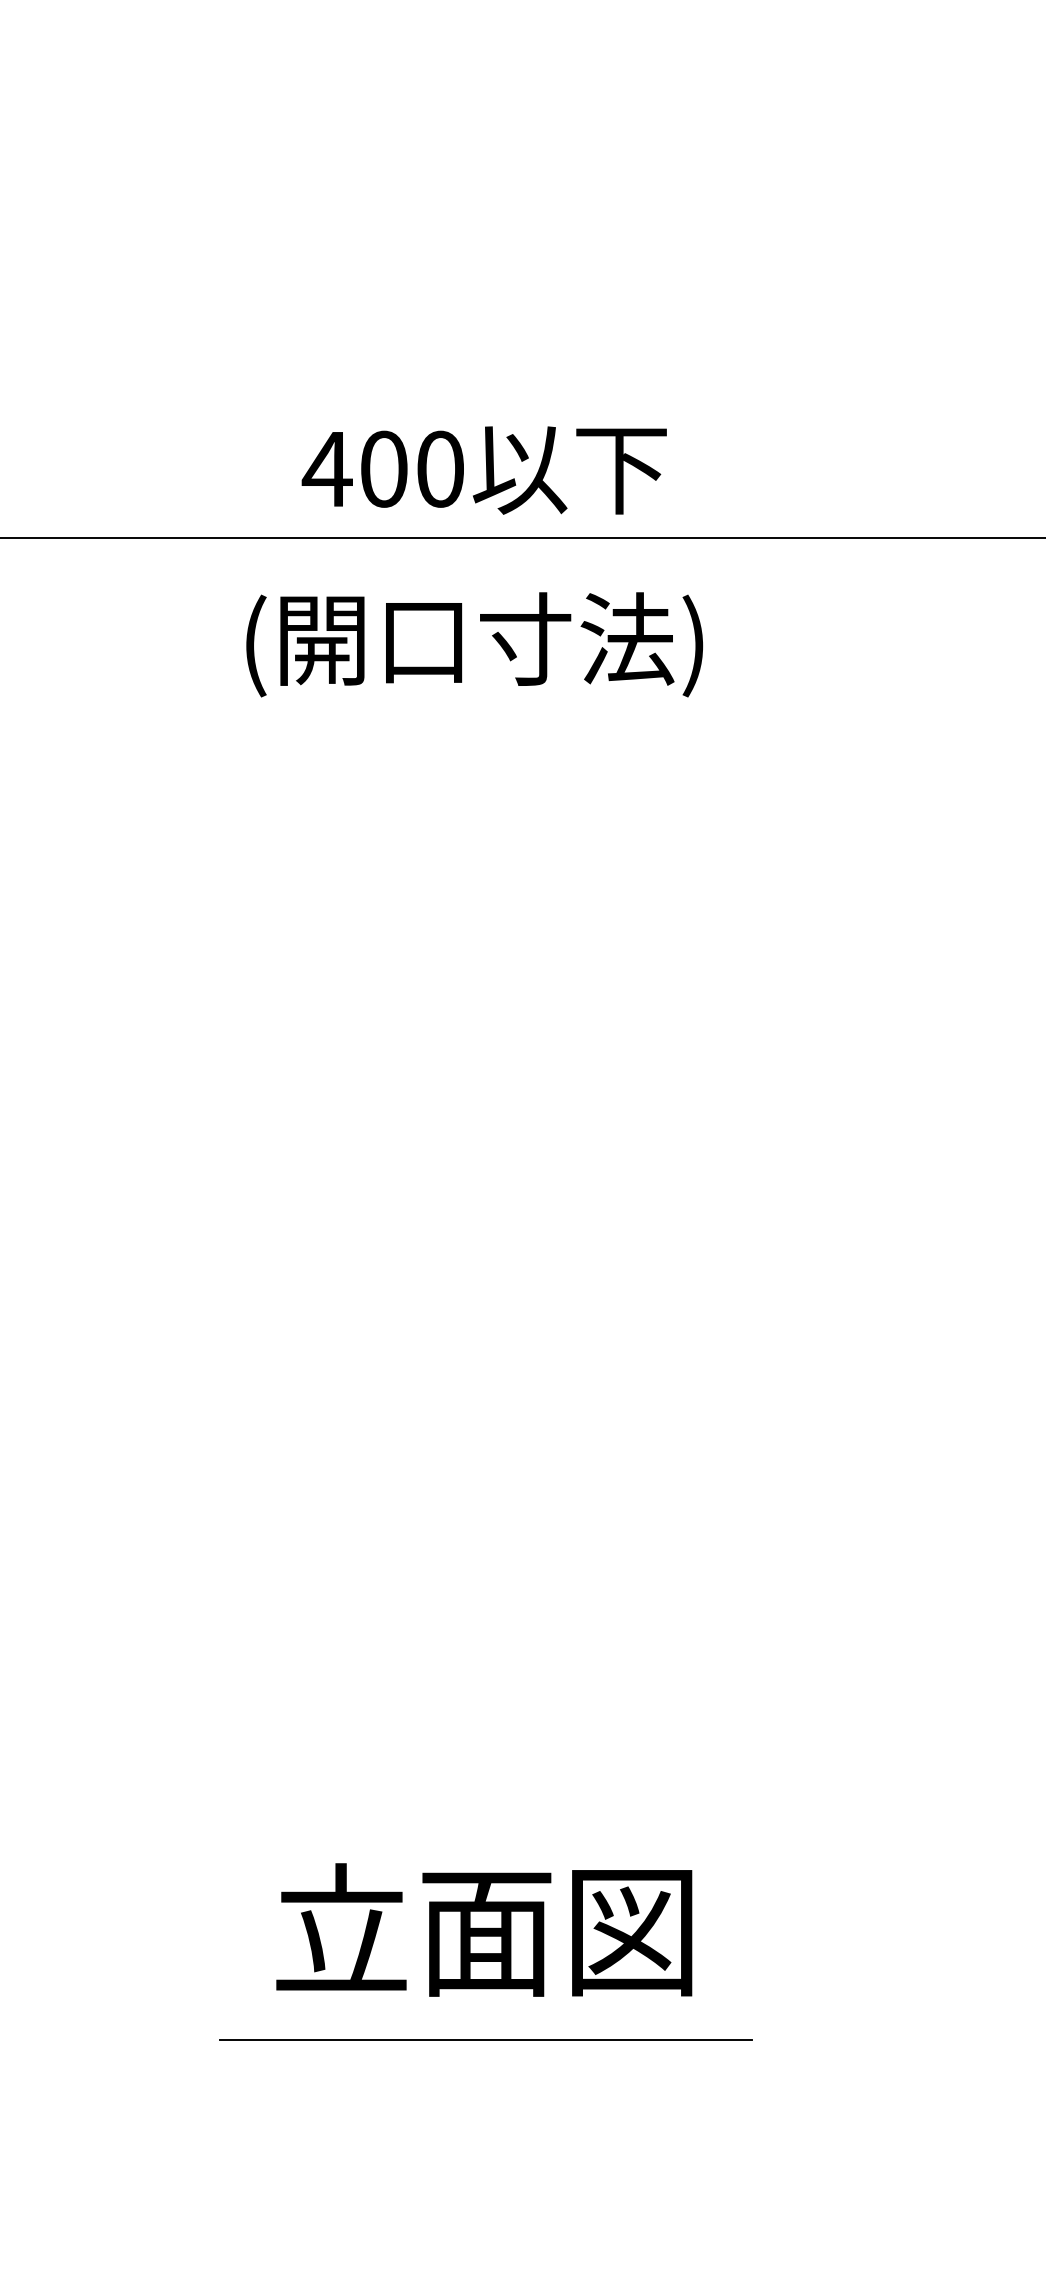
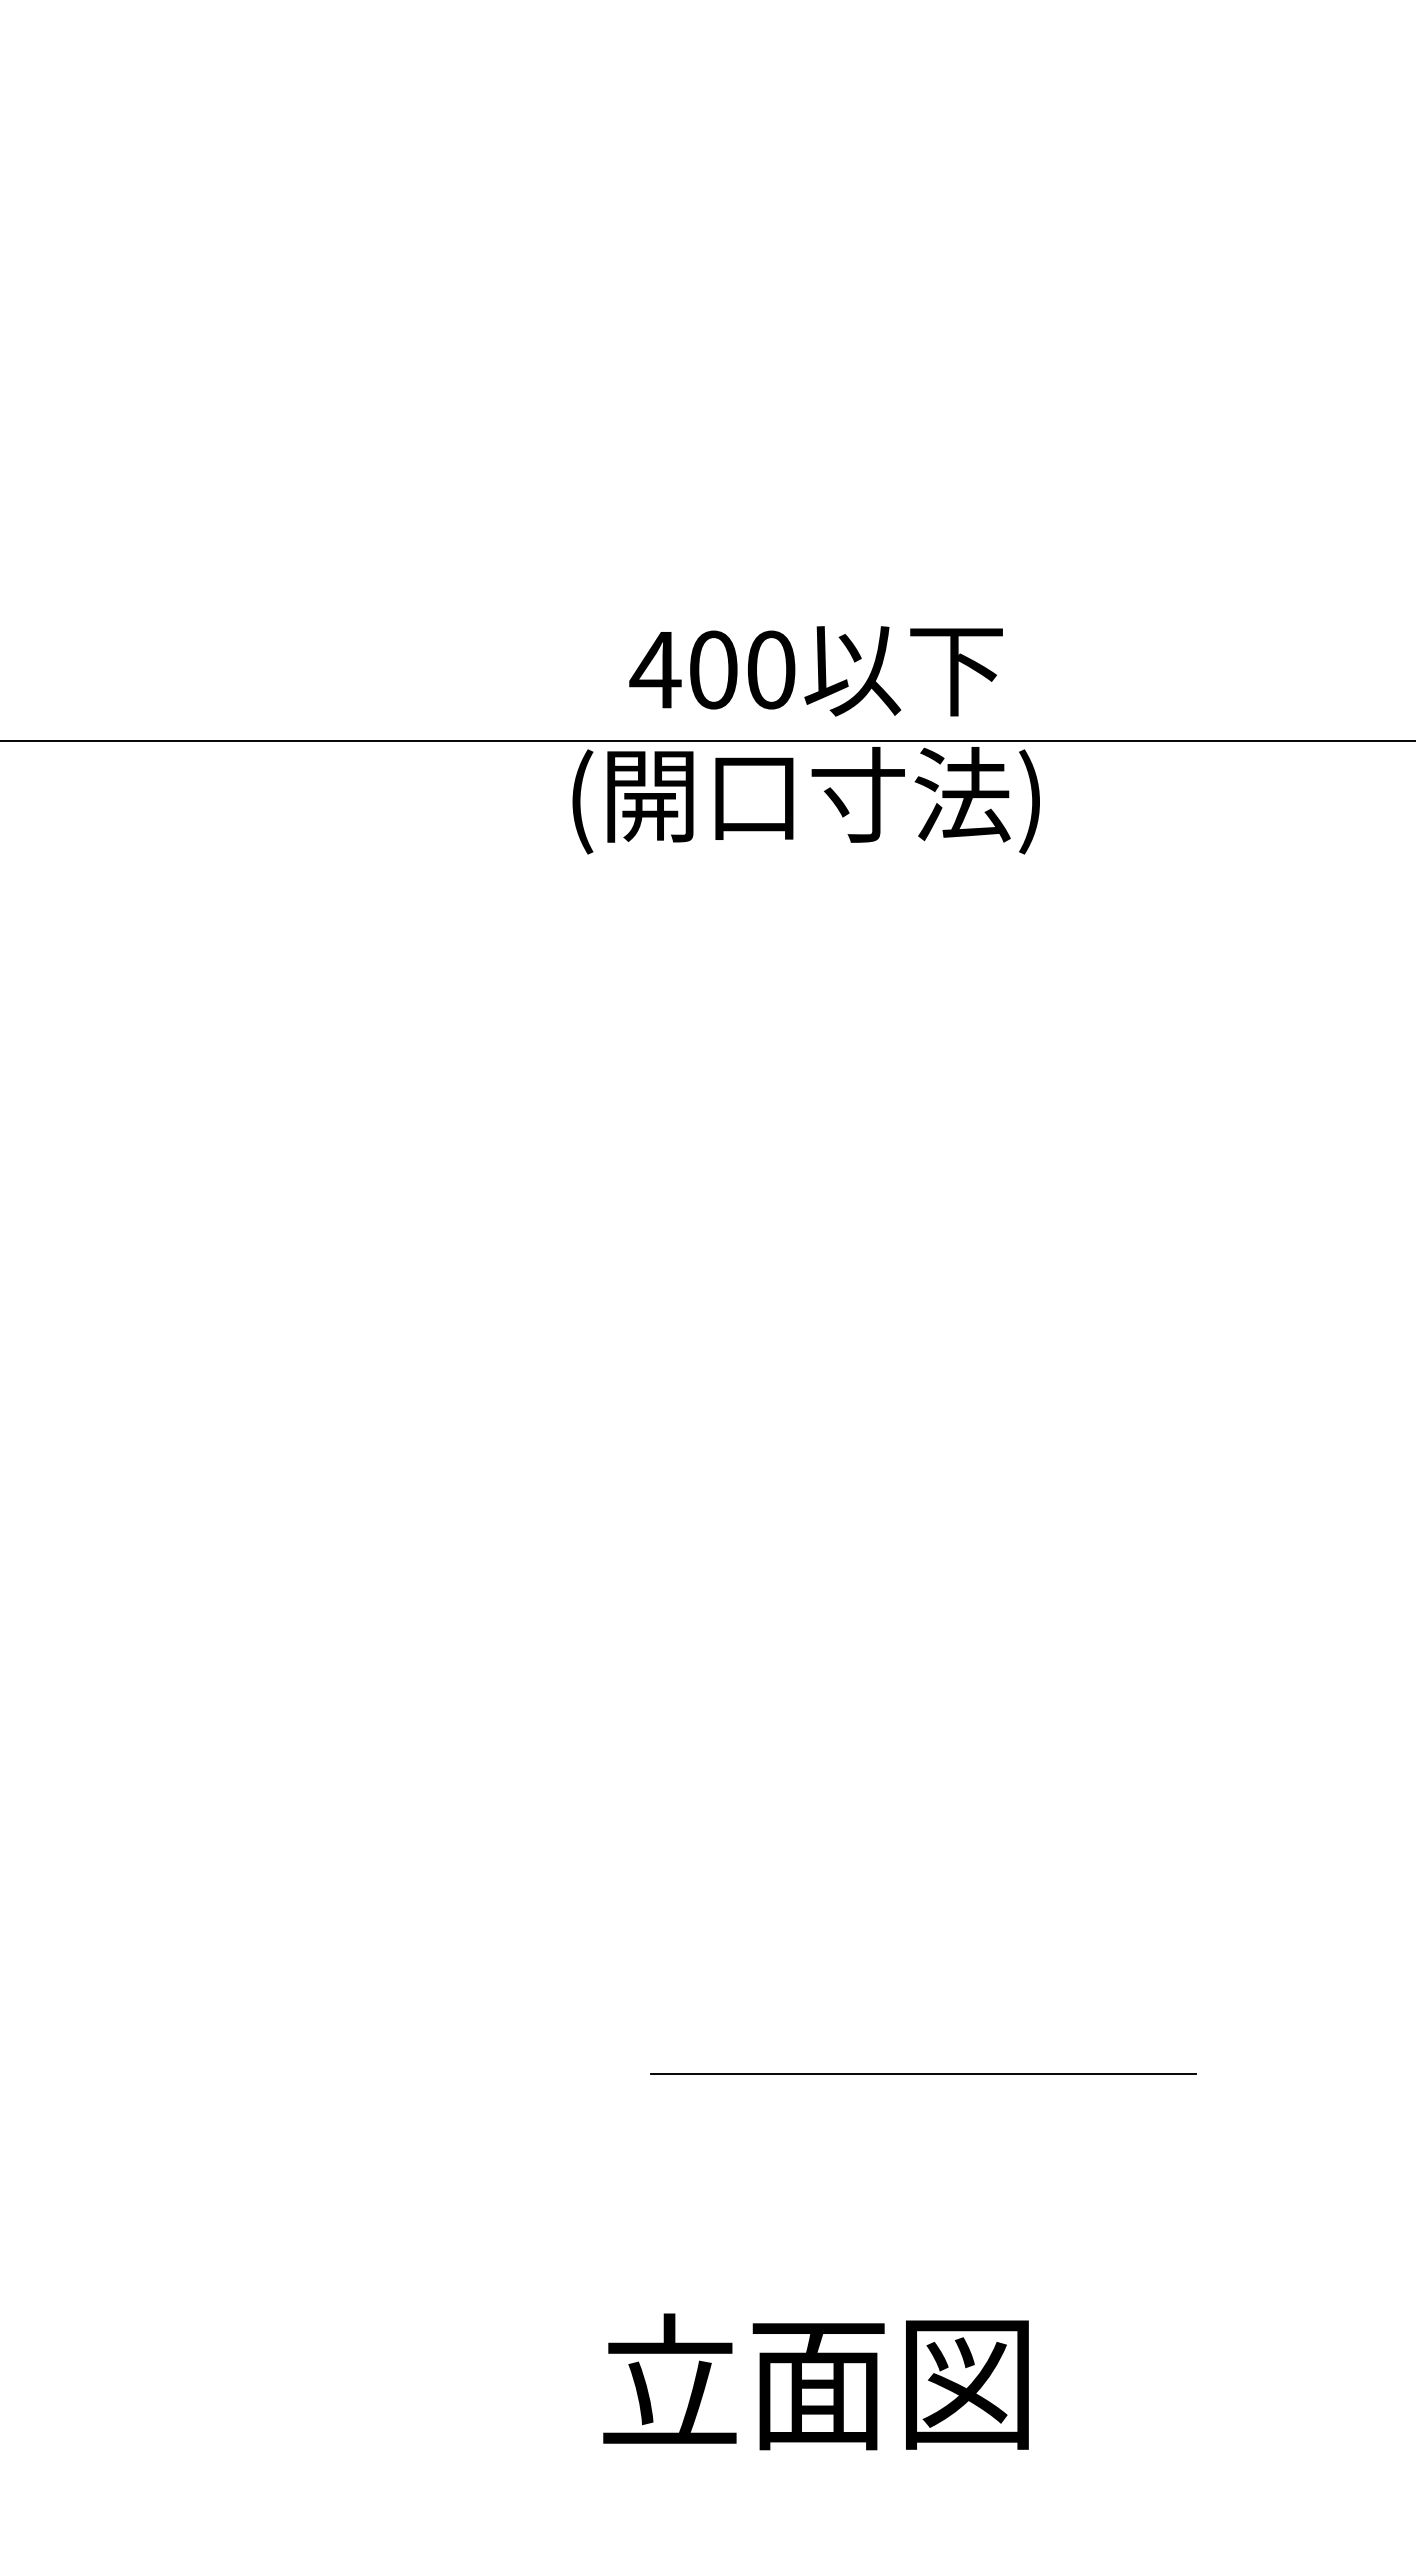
text: (473, 644) -> (805, 800), moved
text: (483, 1929) -> (815, 2381), moved
line: (485, 2039) -> (923, 2073), moved

